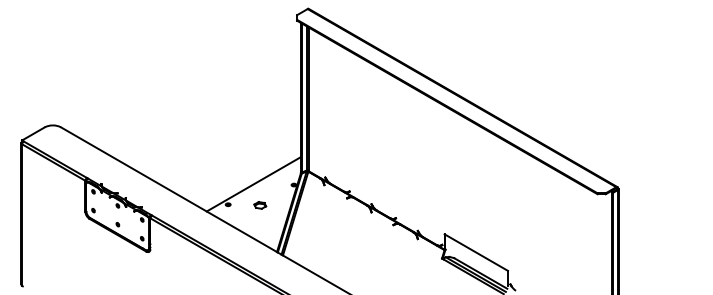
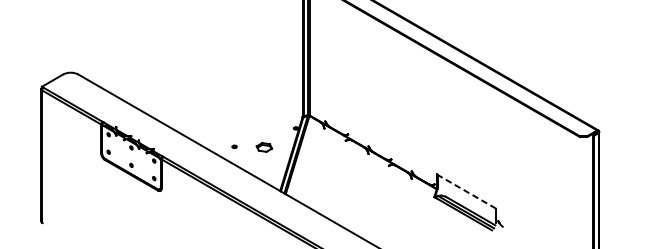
line: (253, 183) -> (258, 126), removed
part: (260, 205) -> (264, 147), size x1.4
line: (476, 252) -> (466, 191), solid -> dashed

